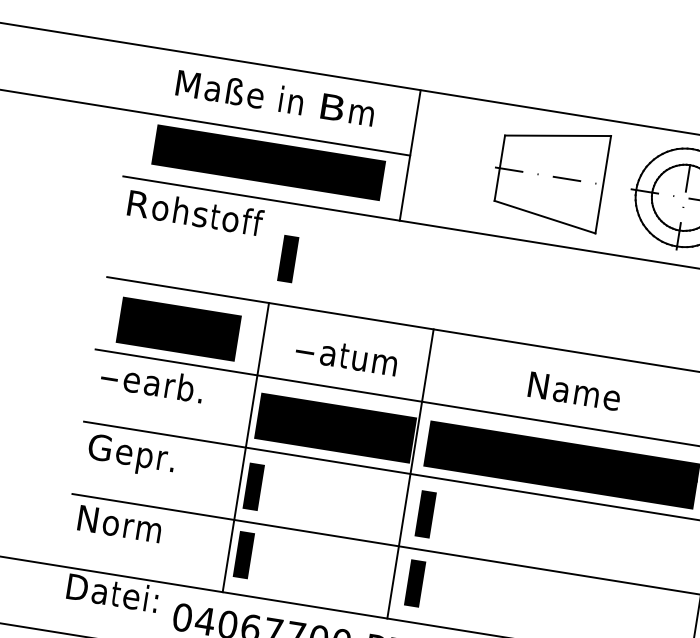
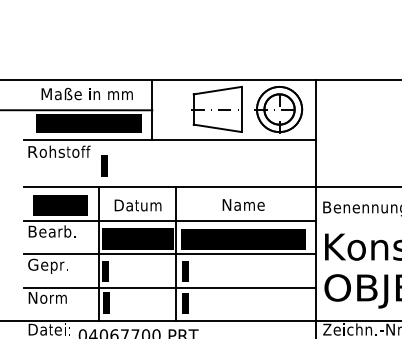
text: (332, 105) -> (113, 93), B -> m
text: (304, 349) -> (118, 205), - -> D
text: (109, 375) -> (32, 231), - -> B

